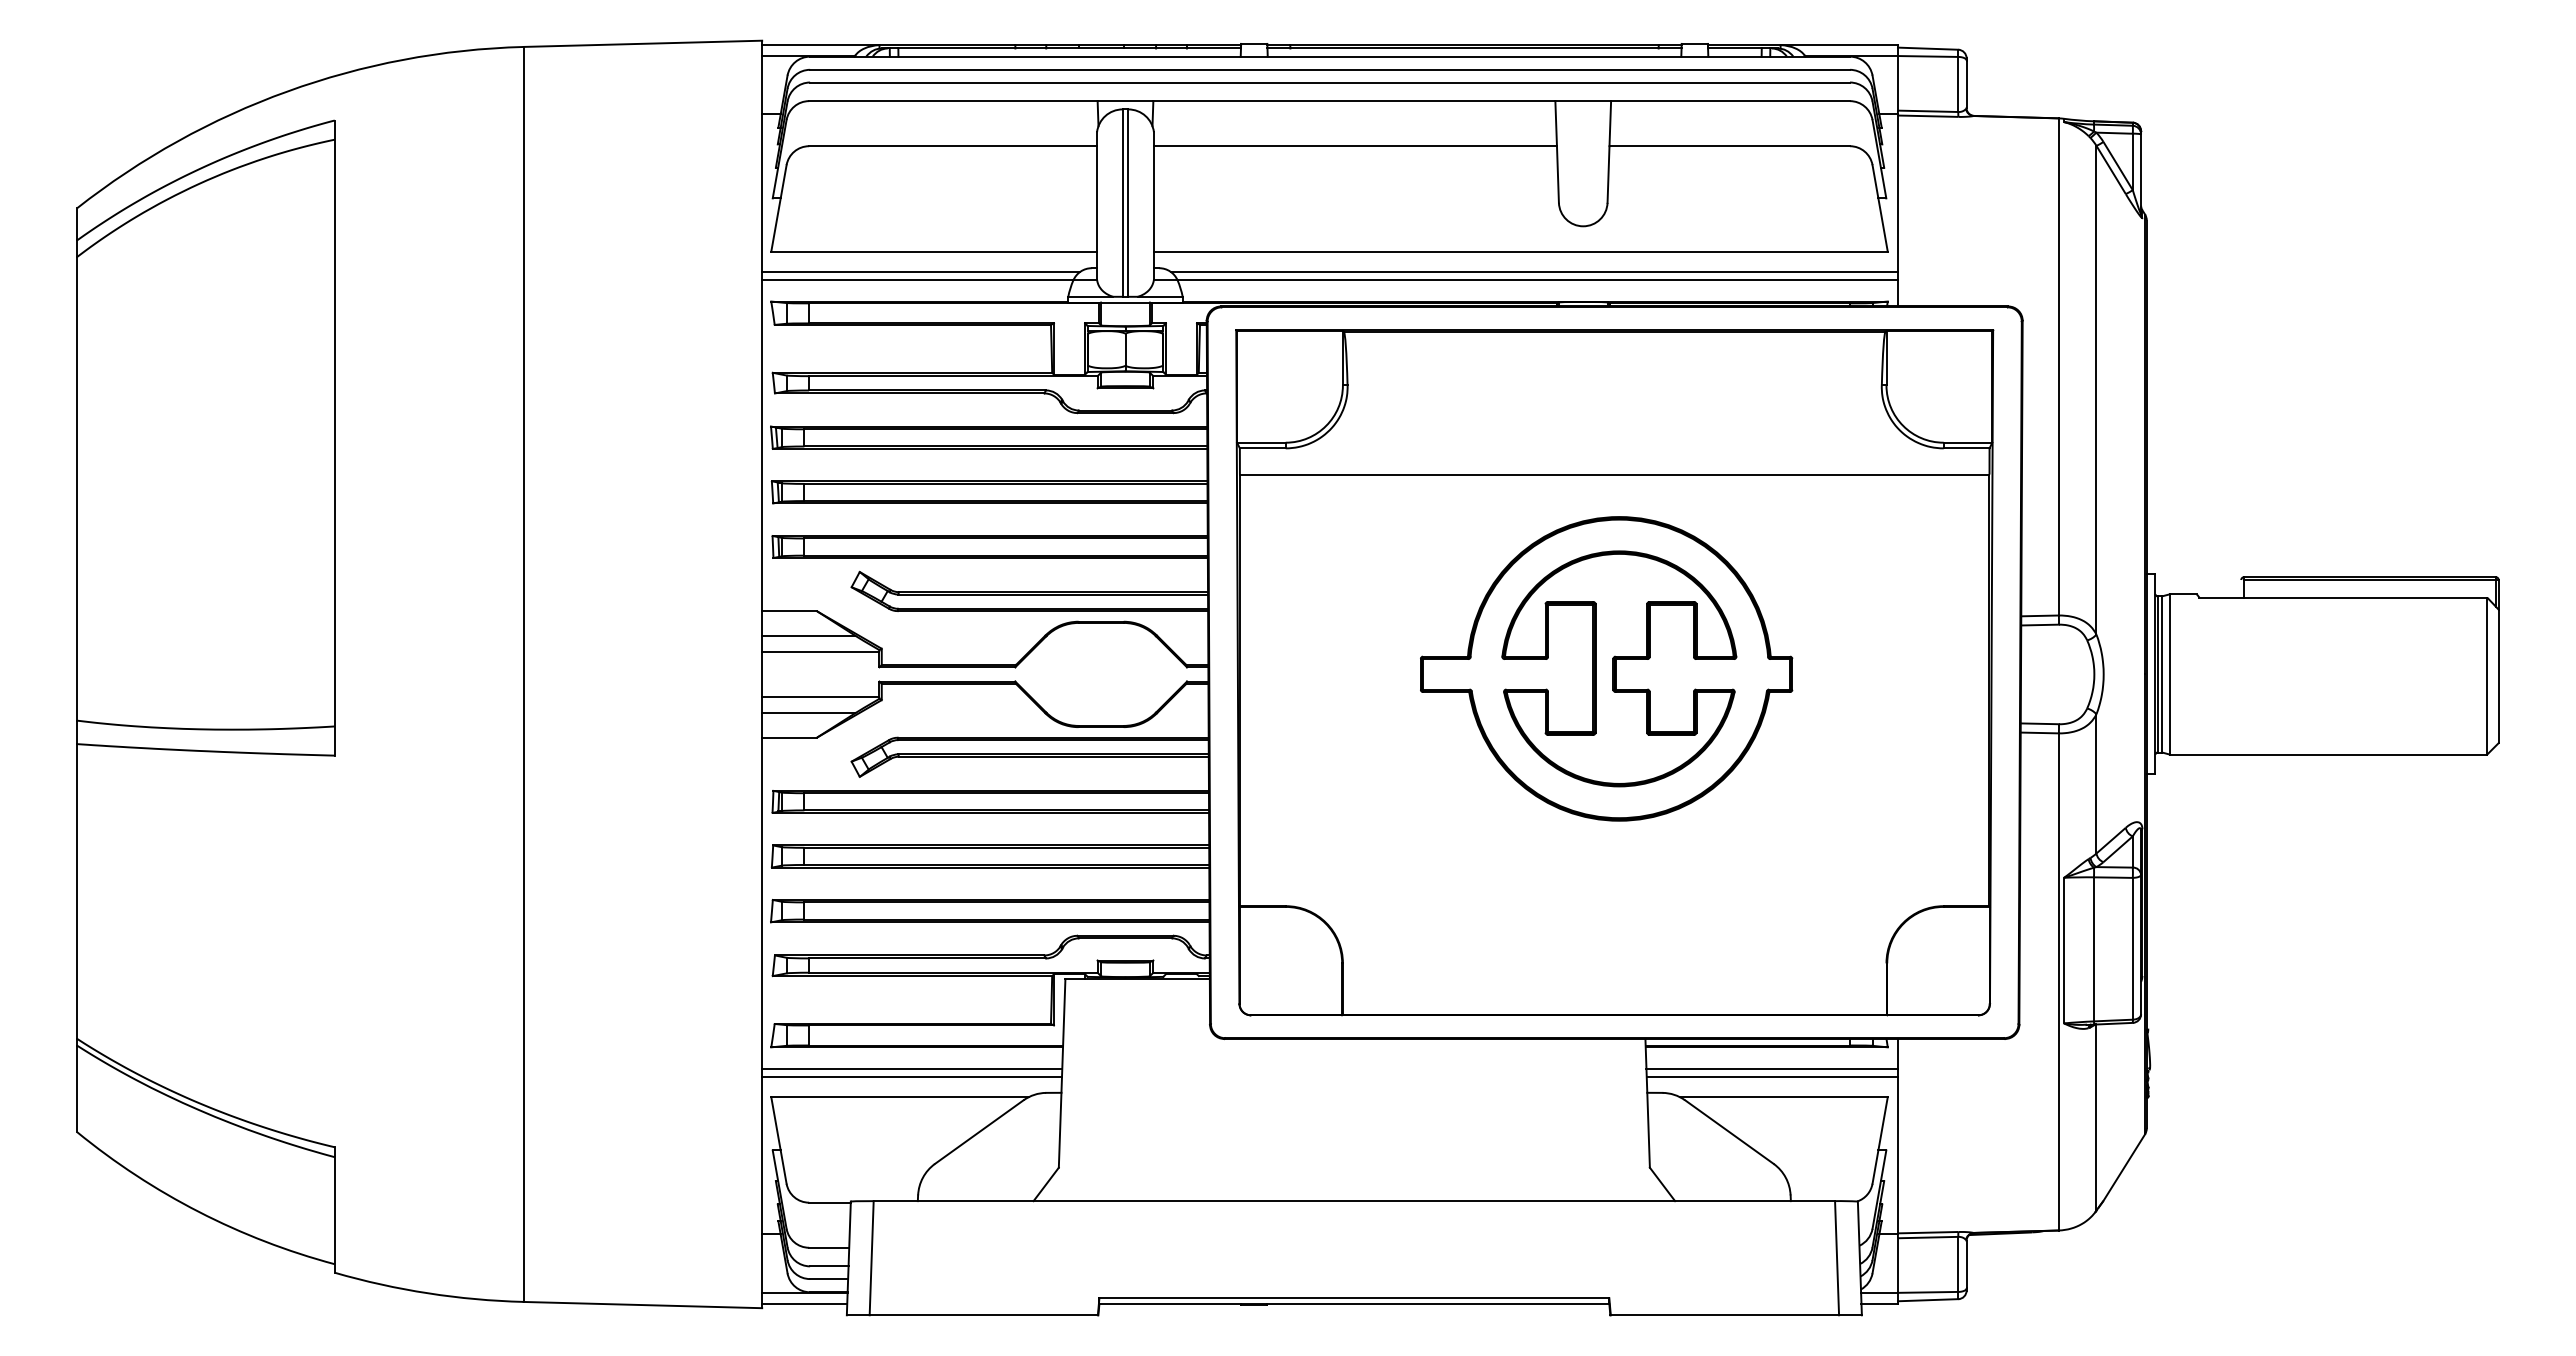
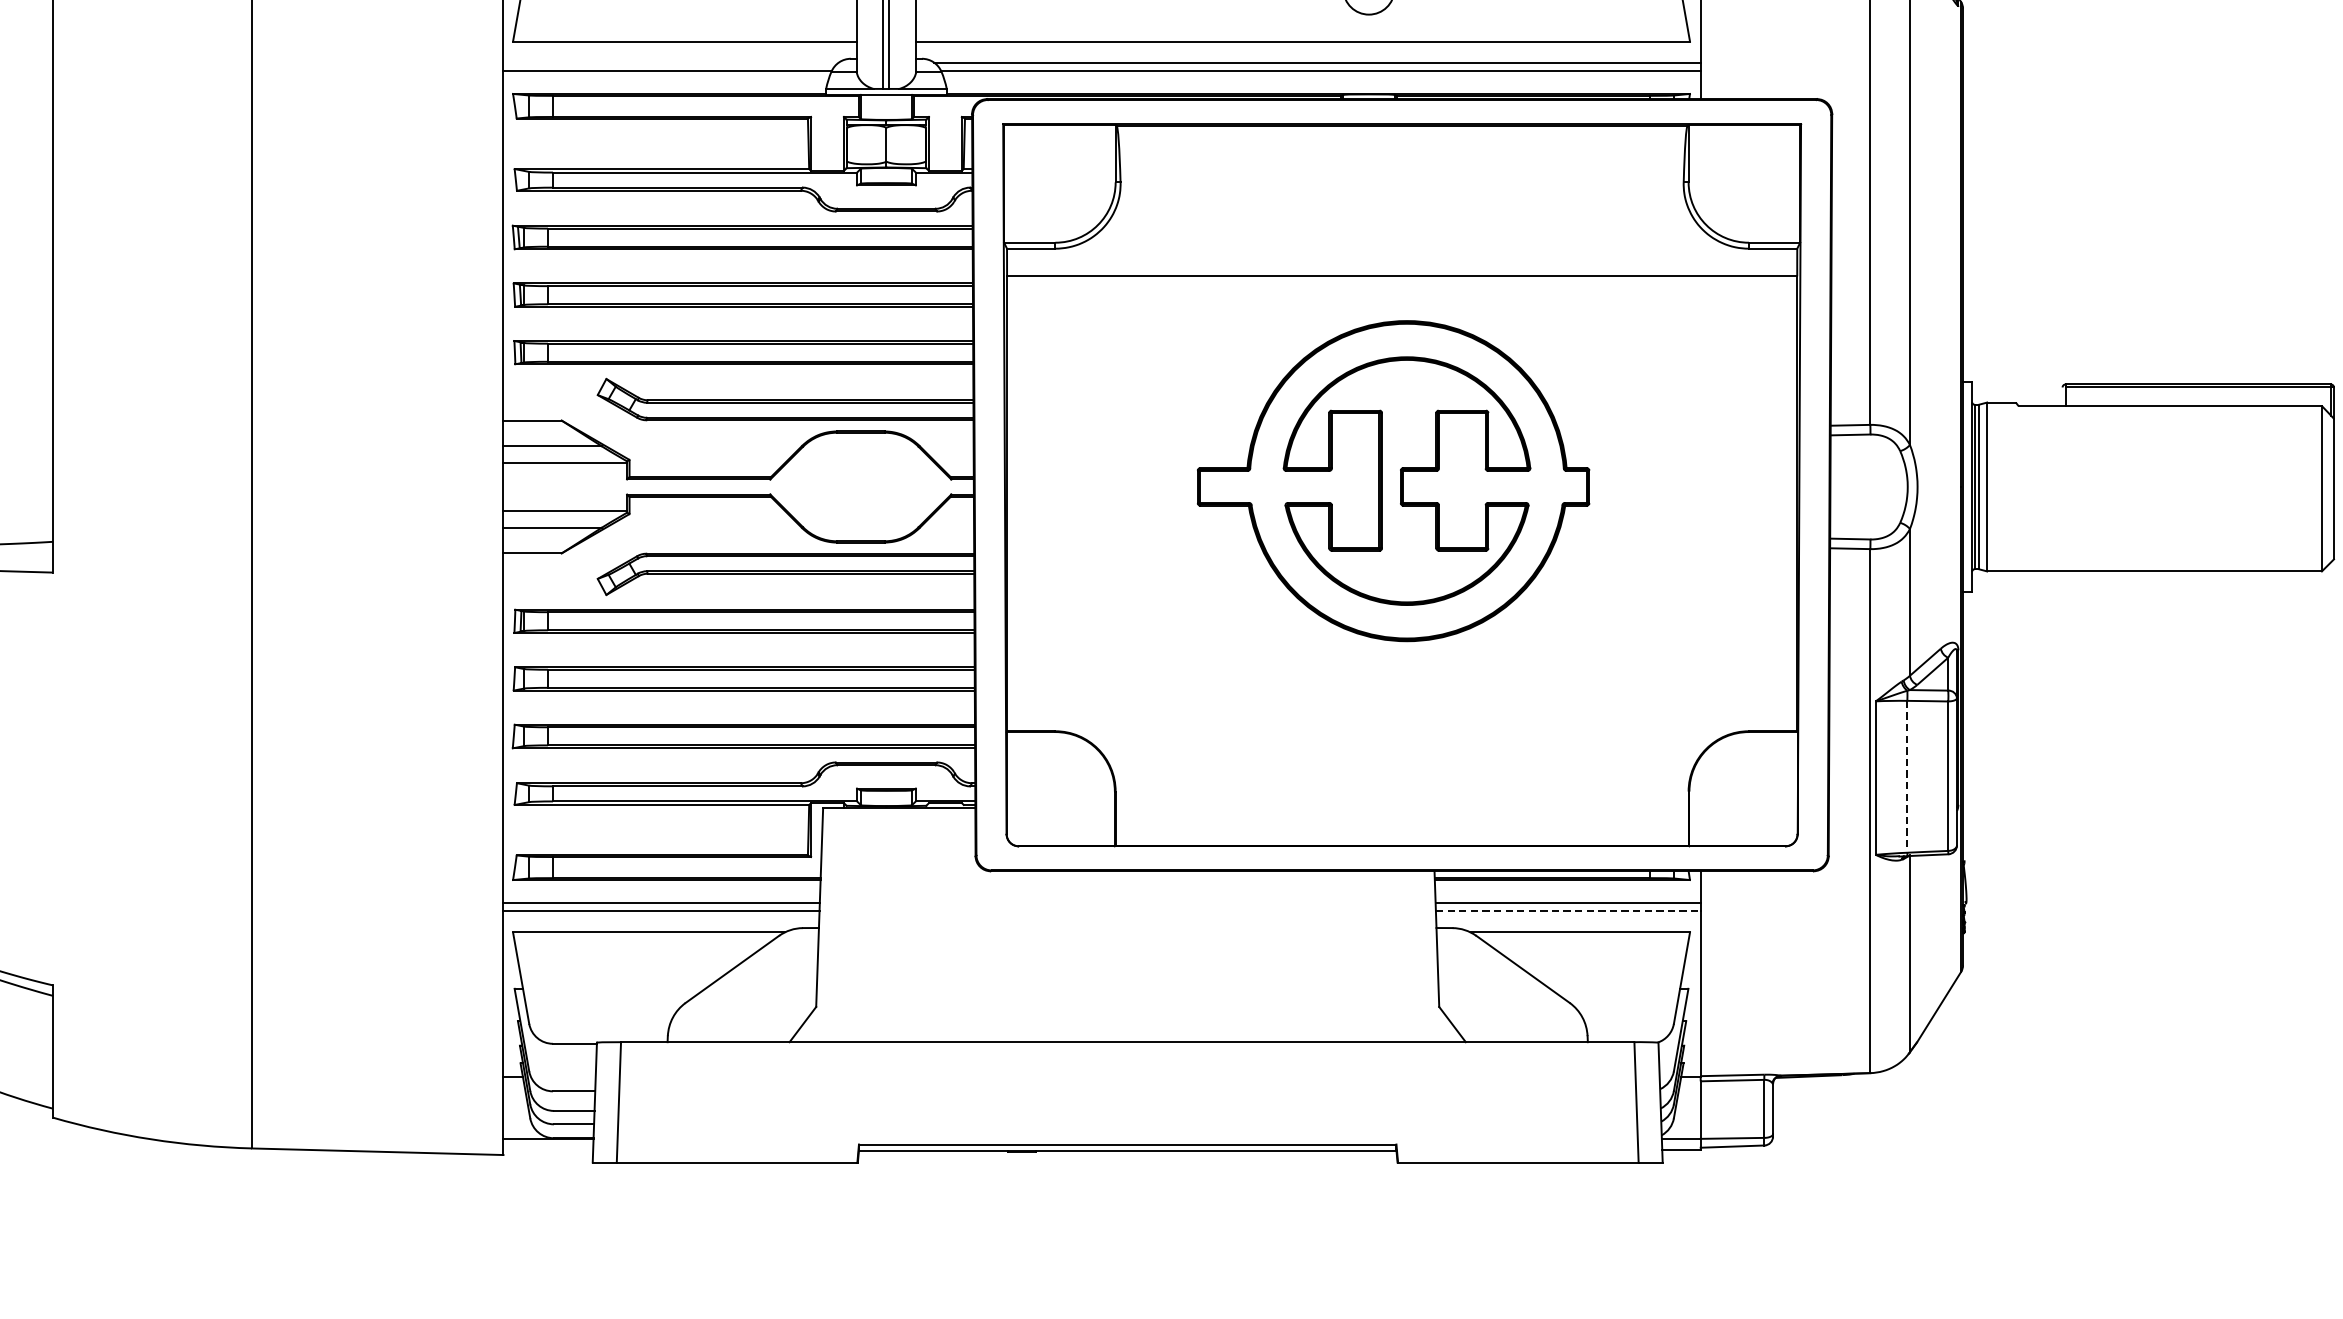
line: (921, 271) -> (671, 62), removed
line: (2094, 949) -> (1907, 776), solid -> dashed
line: (1772, 1077) -> (1568, 911), solid -> dashed
line: (804, 1303) -> (548, 1150), removed

